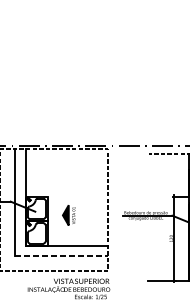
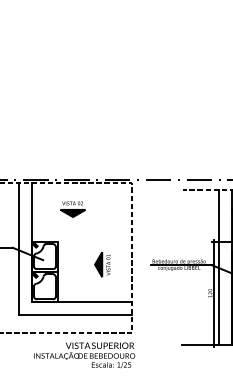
part: (59, 170) -> (72, 209), added
part: (68, 215) -> (102, 264), moved
line: (178, 217) -> (219, 267), added
line: (61, 255) -> (75, 314), dashed -> solid

